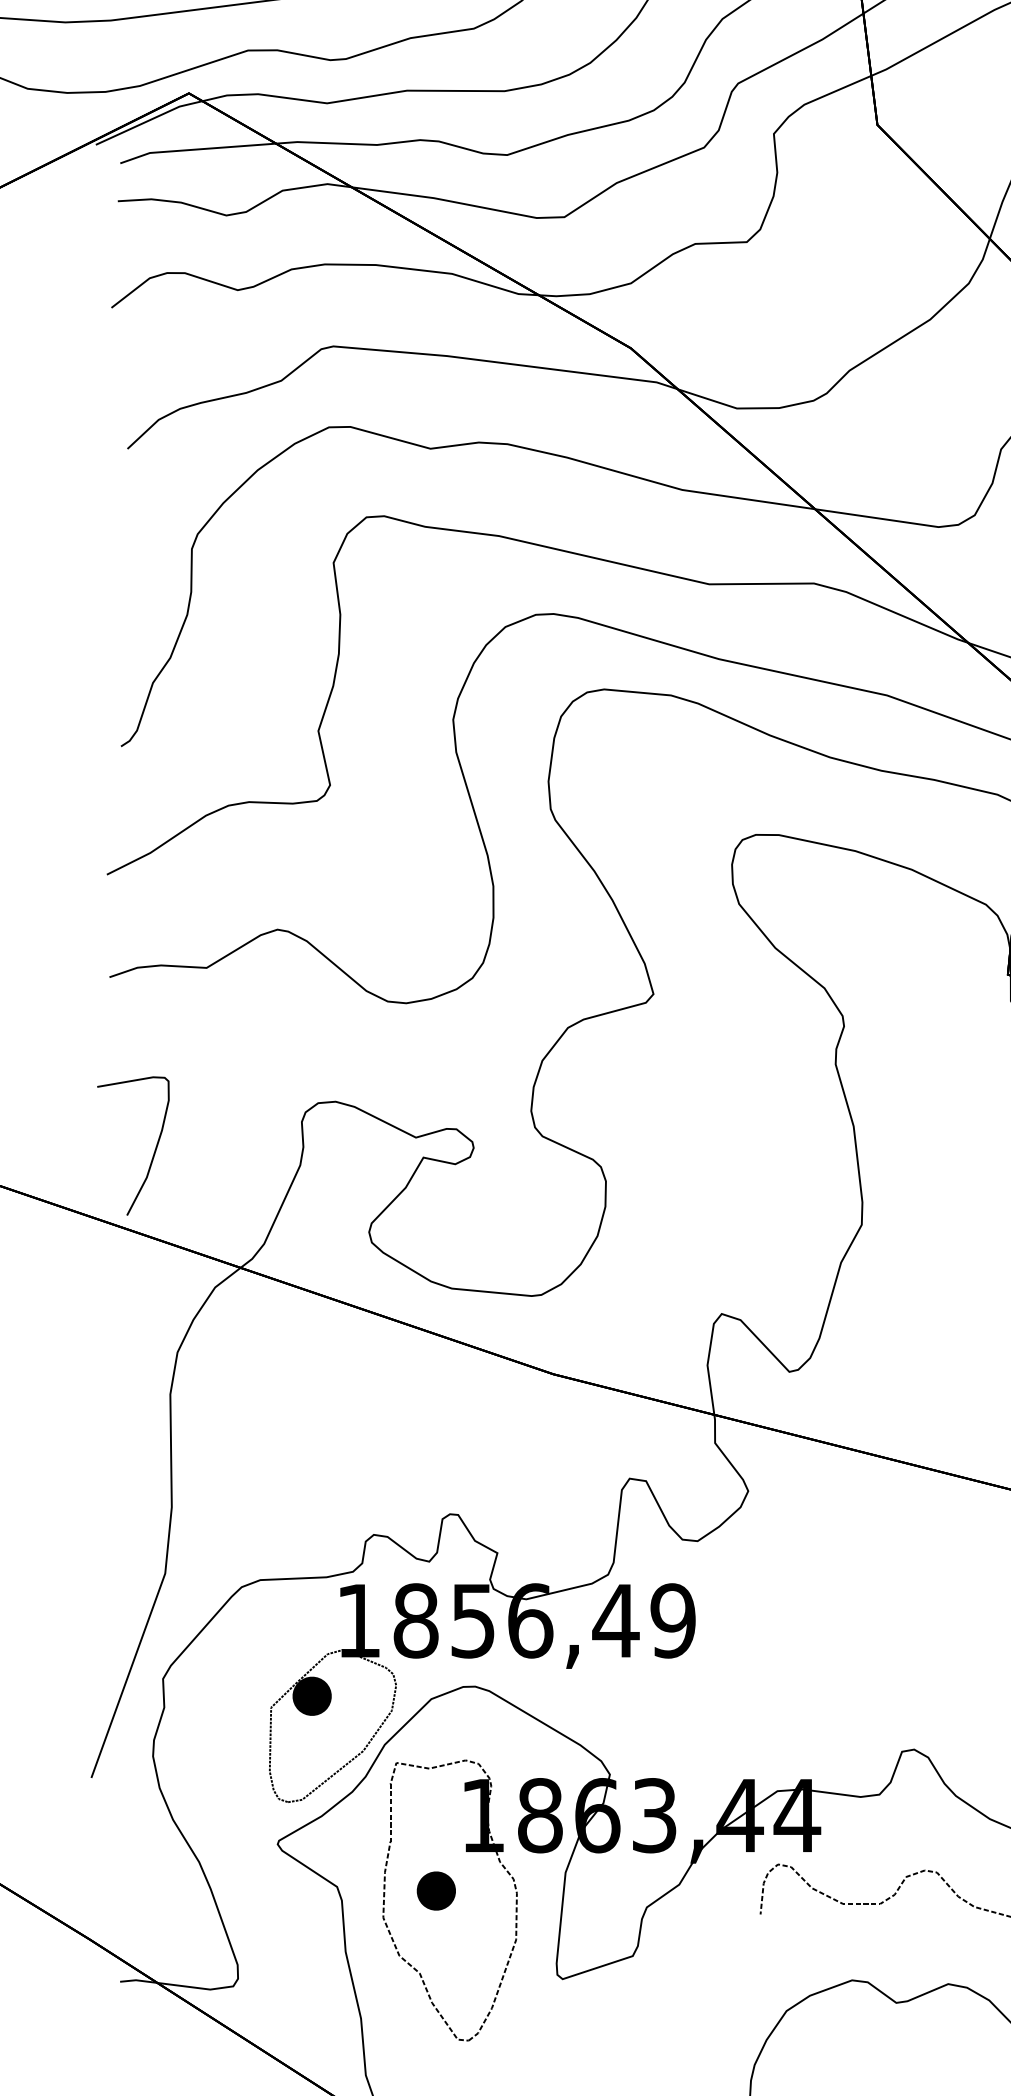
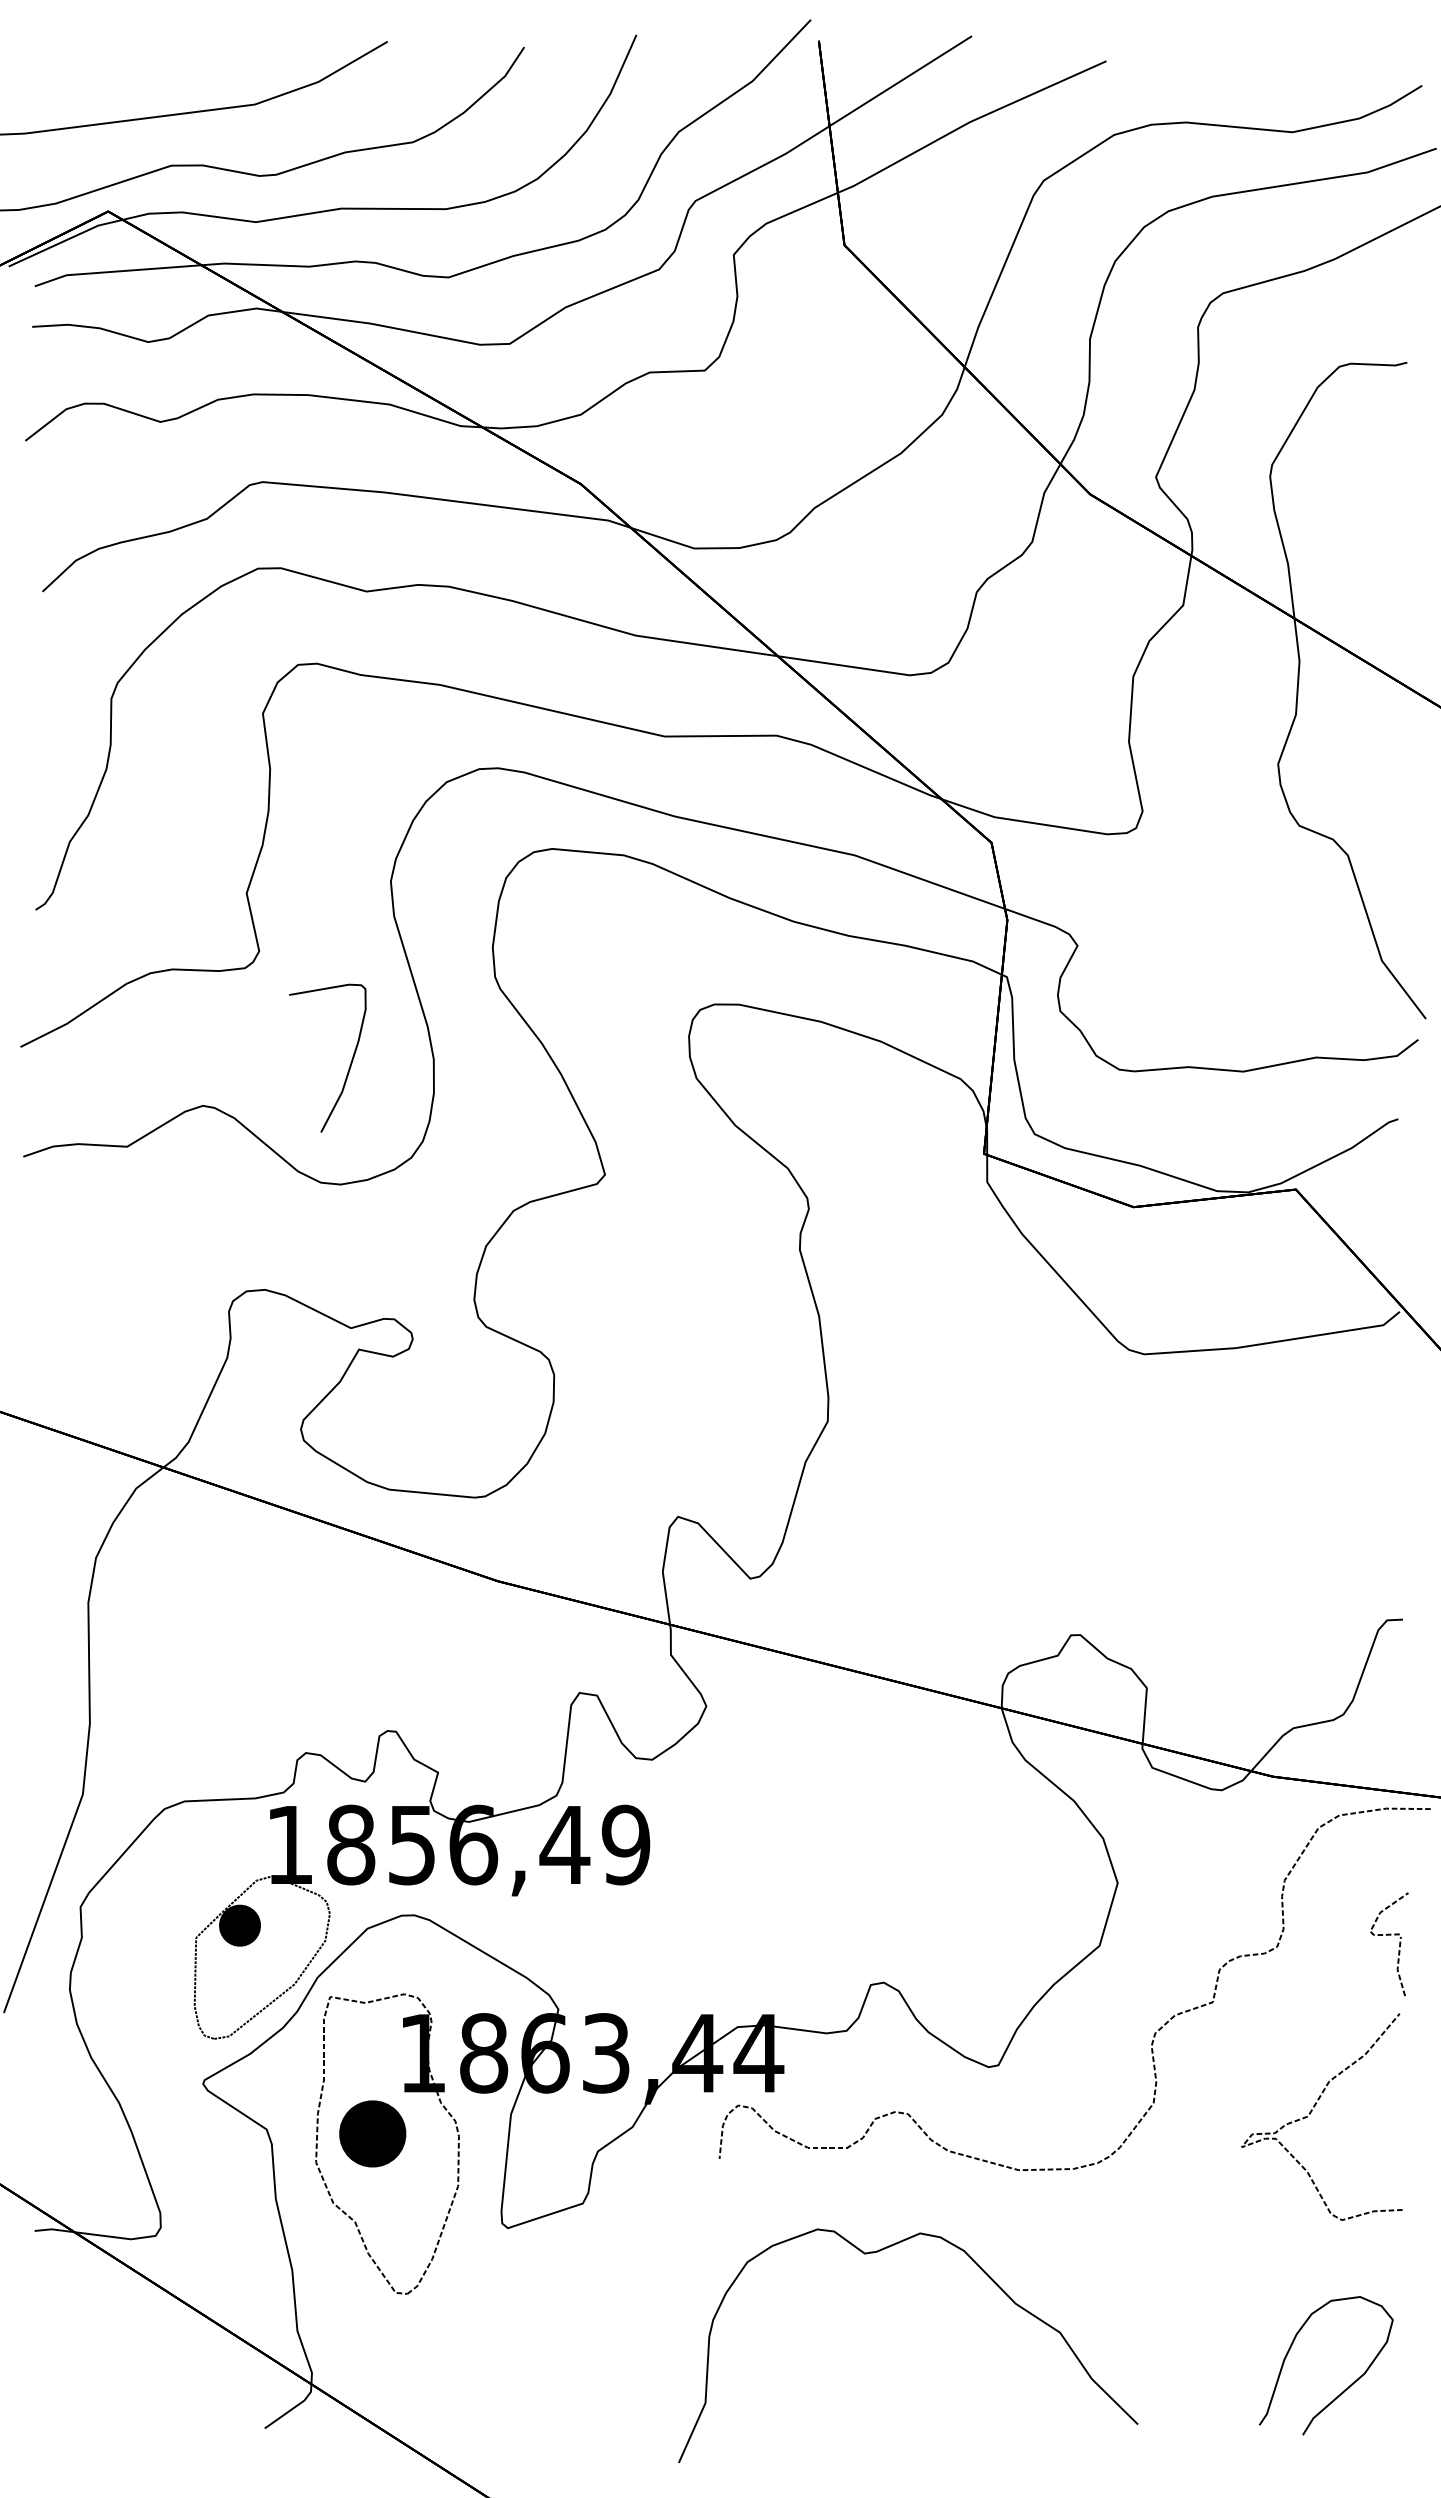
curve: (153, 1152) -> (349, 1065), moved
part: (436, 1890) -> (372, 2133), size x1.6

